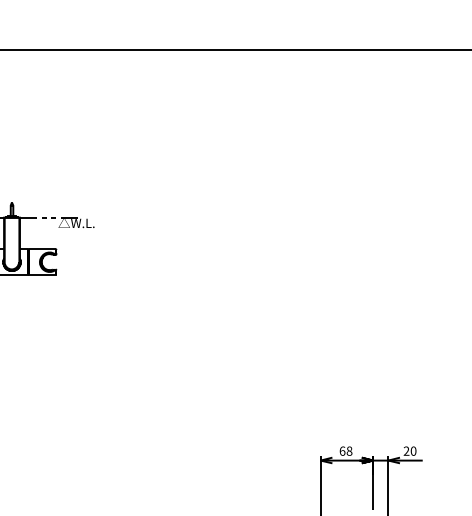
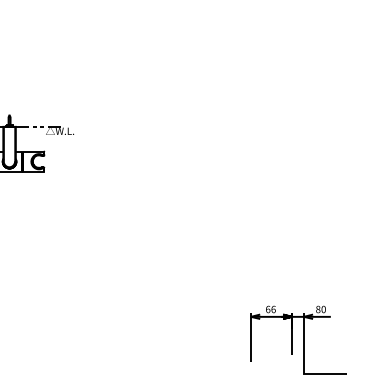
text: (349, 450) -> (273, 308), 68 -> 66
text: (406, 450) -> (318, 308), 20 -> 80

